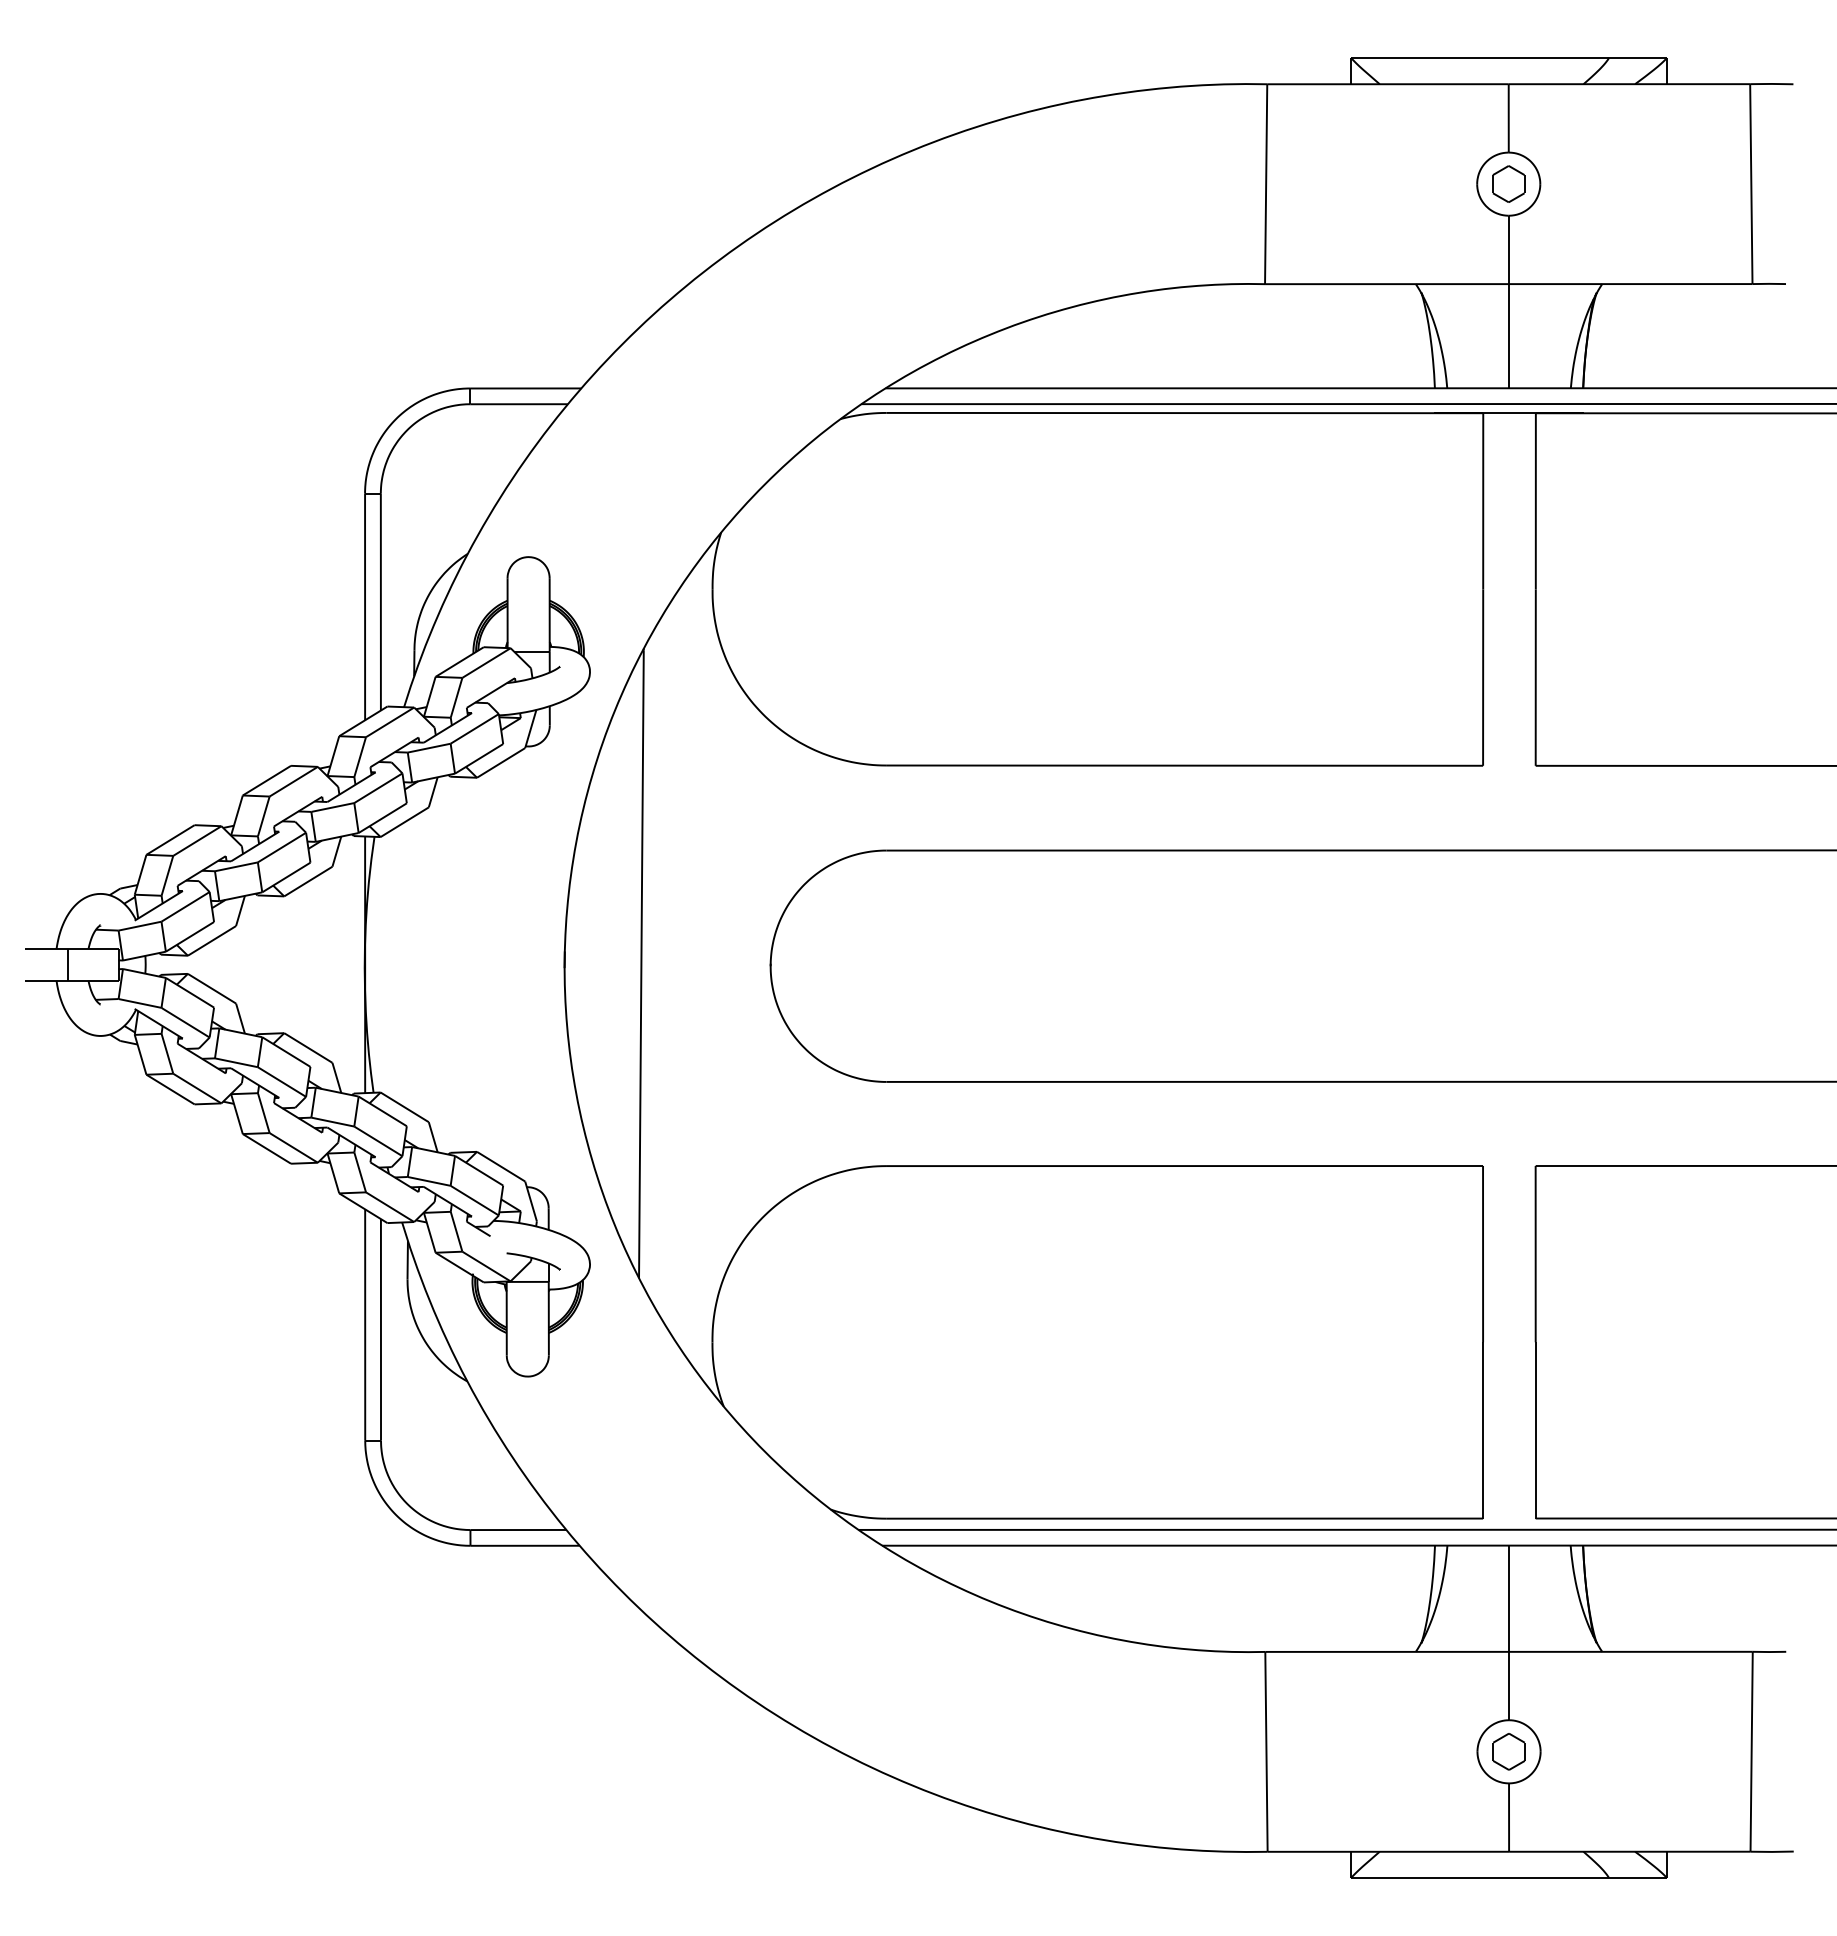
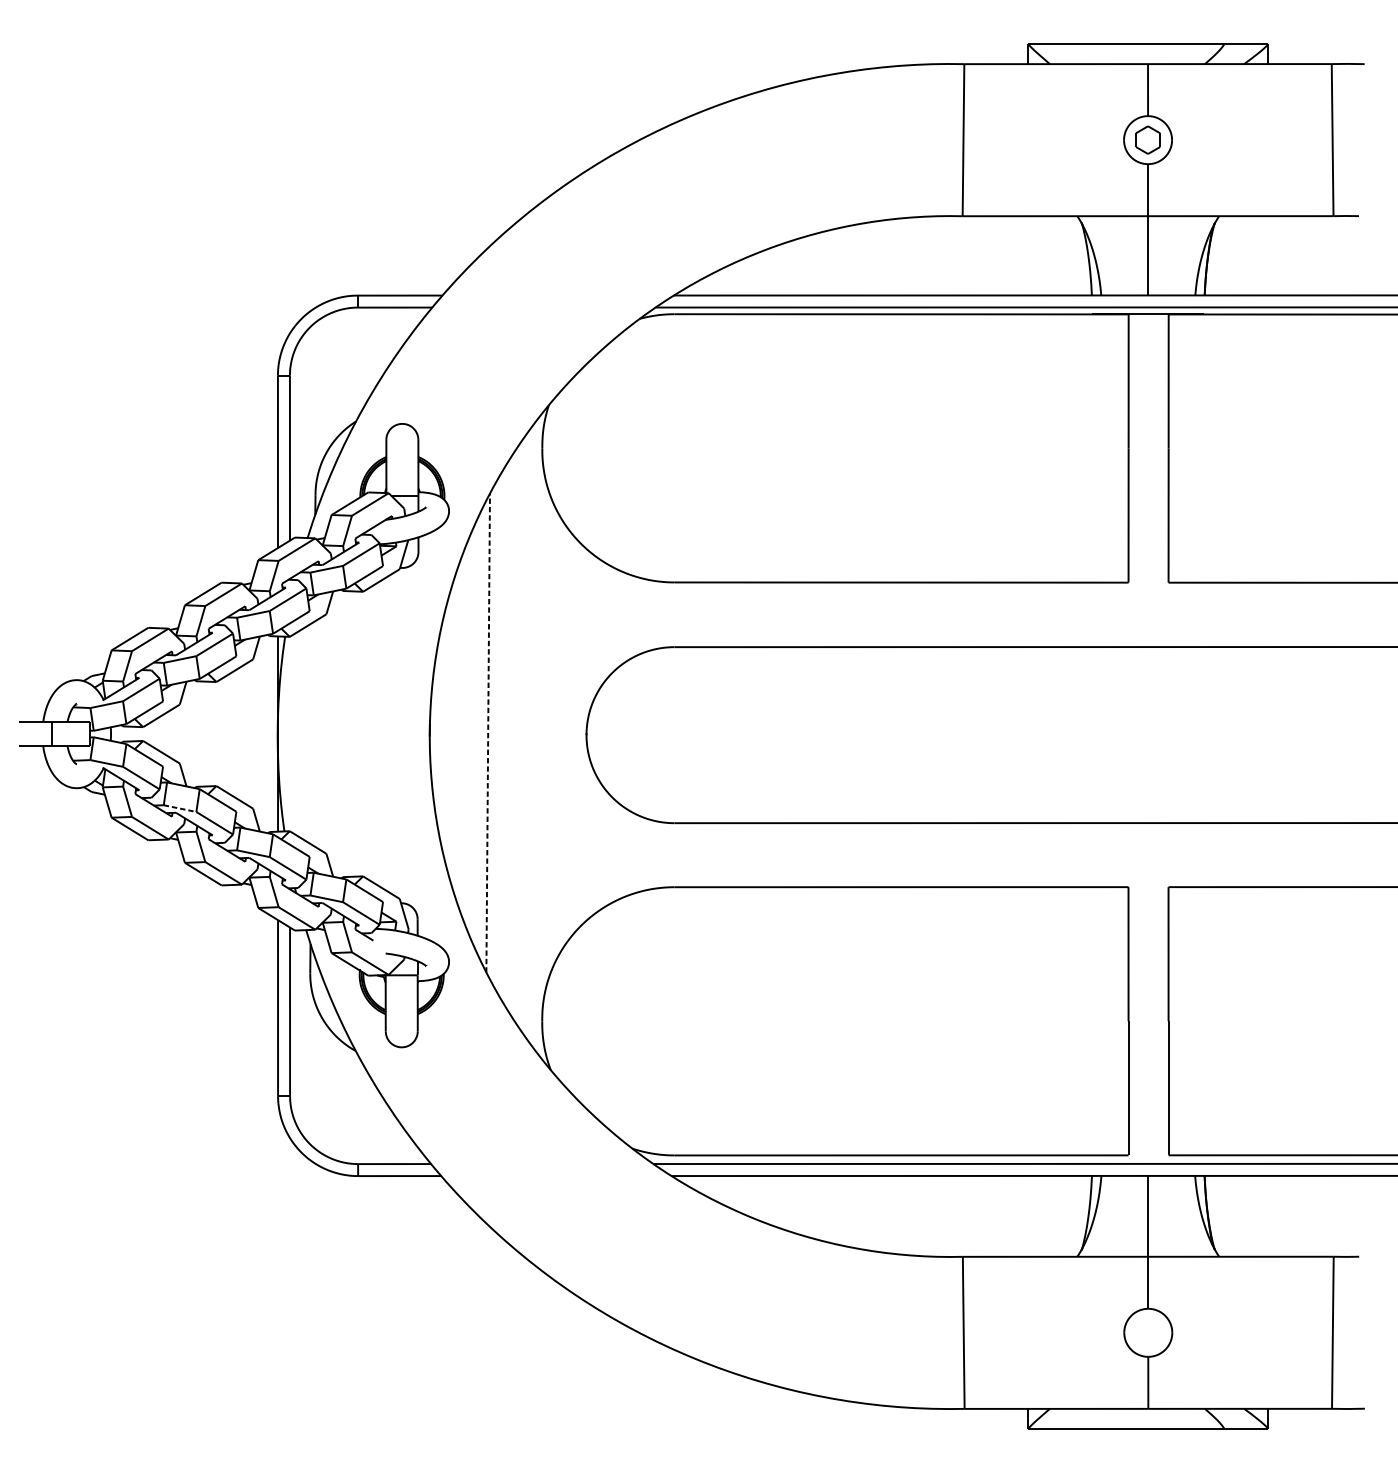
line: (641, 964) -> (488, 733), solid -> dashed
line: (236, 1062) -> (180, 808), solid -> dashed
part: (1508, 1751) -> (1147, 1332), removed

